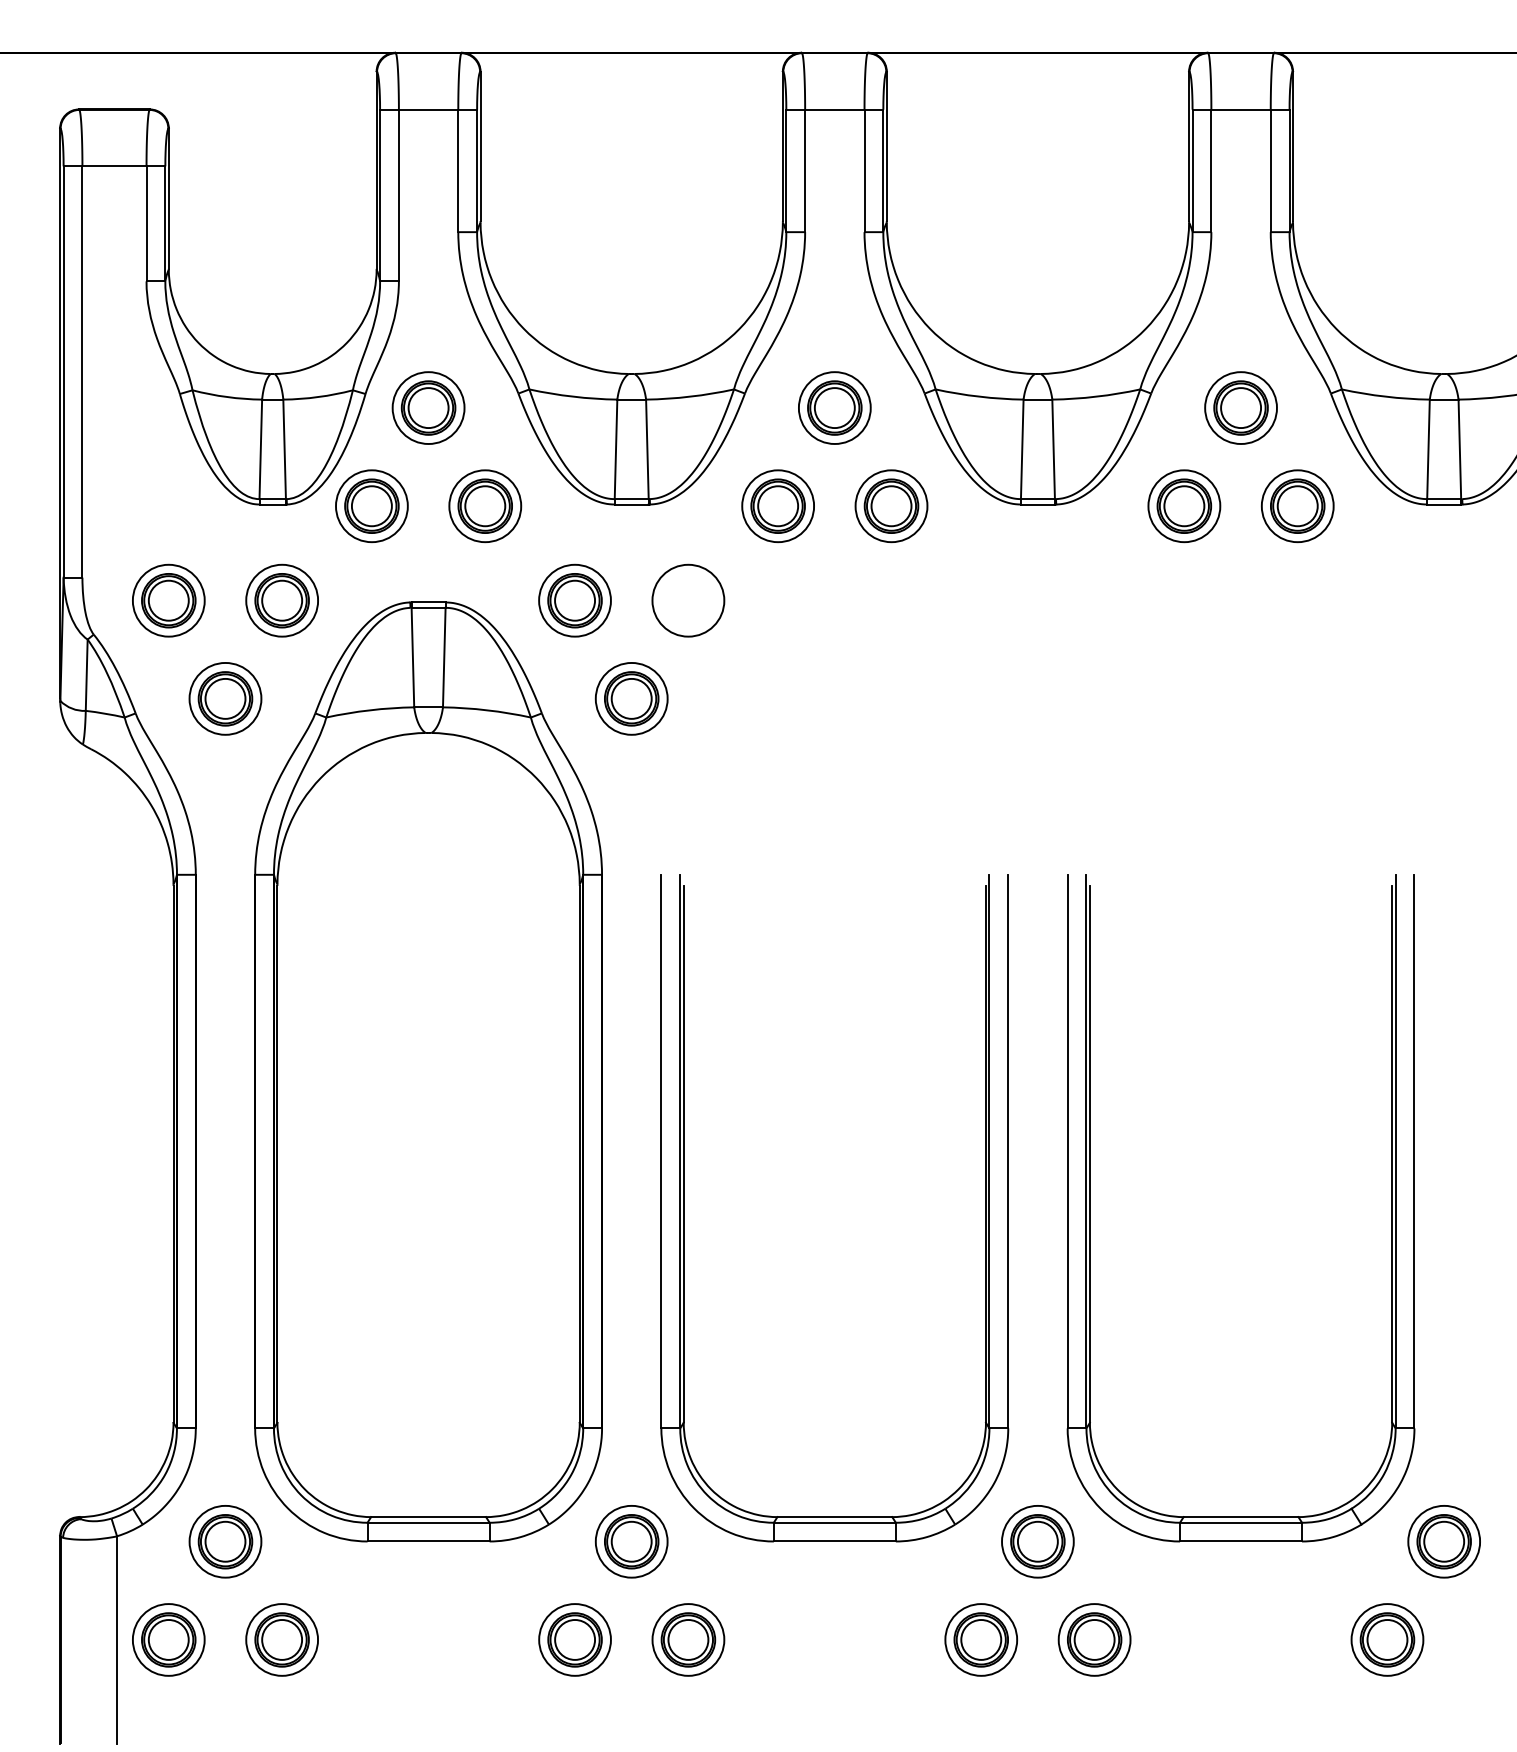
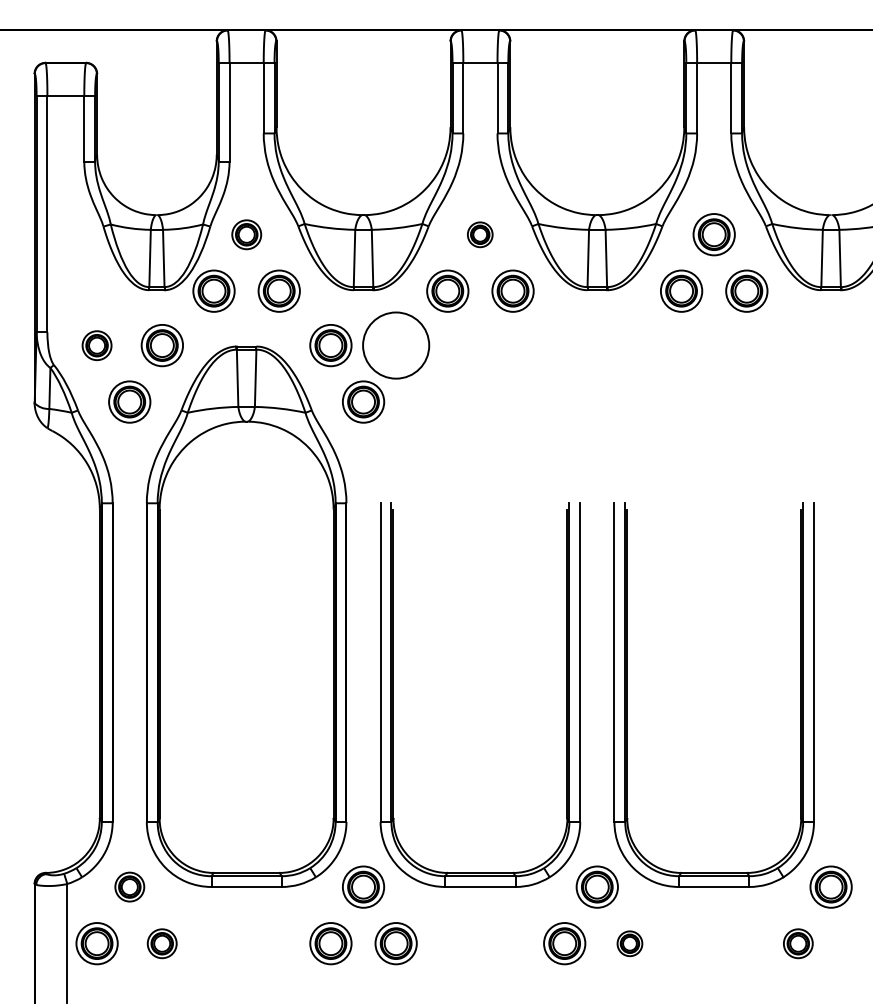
part: (428, 407) -> (246, 234), size x0.7
part: (833, 407) -> (479, 234), size x0.6
part: (167, 600) -> (96, 345), size x0.7
circle: (687, 600) -> (395, 345), size x1.6
part: (225, 1540) -> (129, 886), size x0.7
part: (280, 1639) -> (161, 943), size x0.7
part: (1093, 1639) -> (629, 943), size x0.6
part: (1385, 1639) -> (797, 943), size x0.7

